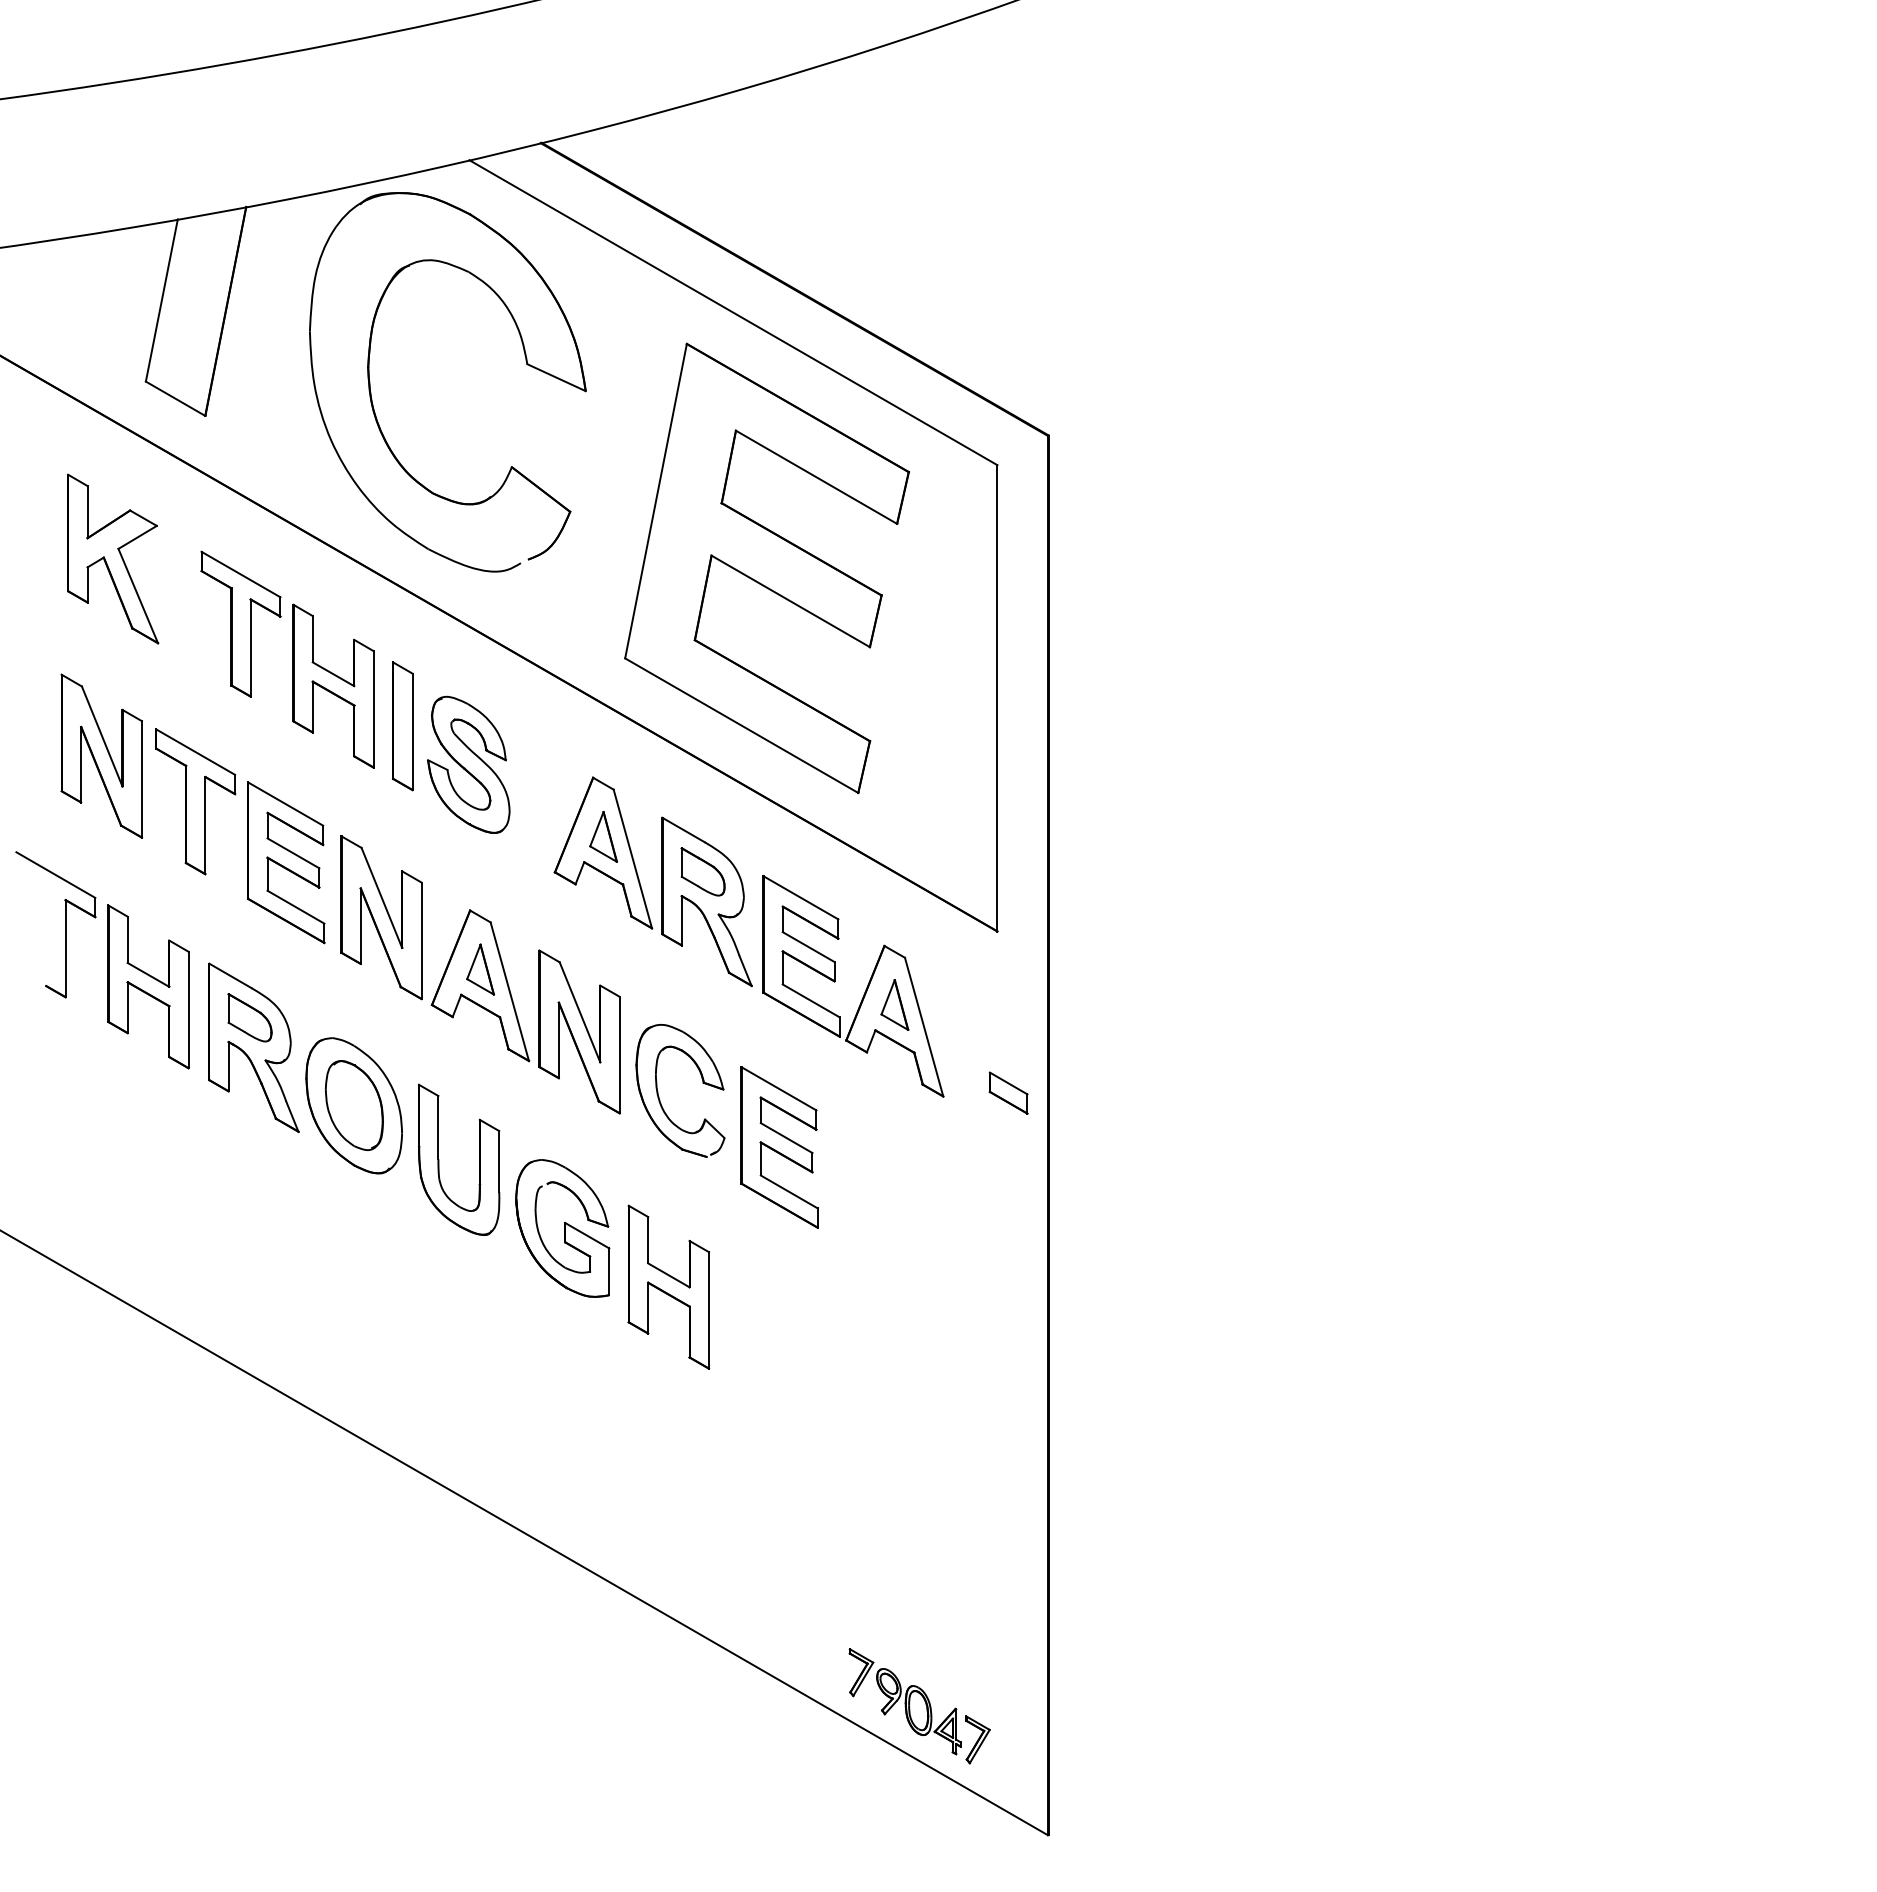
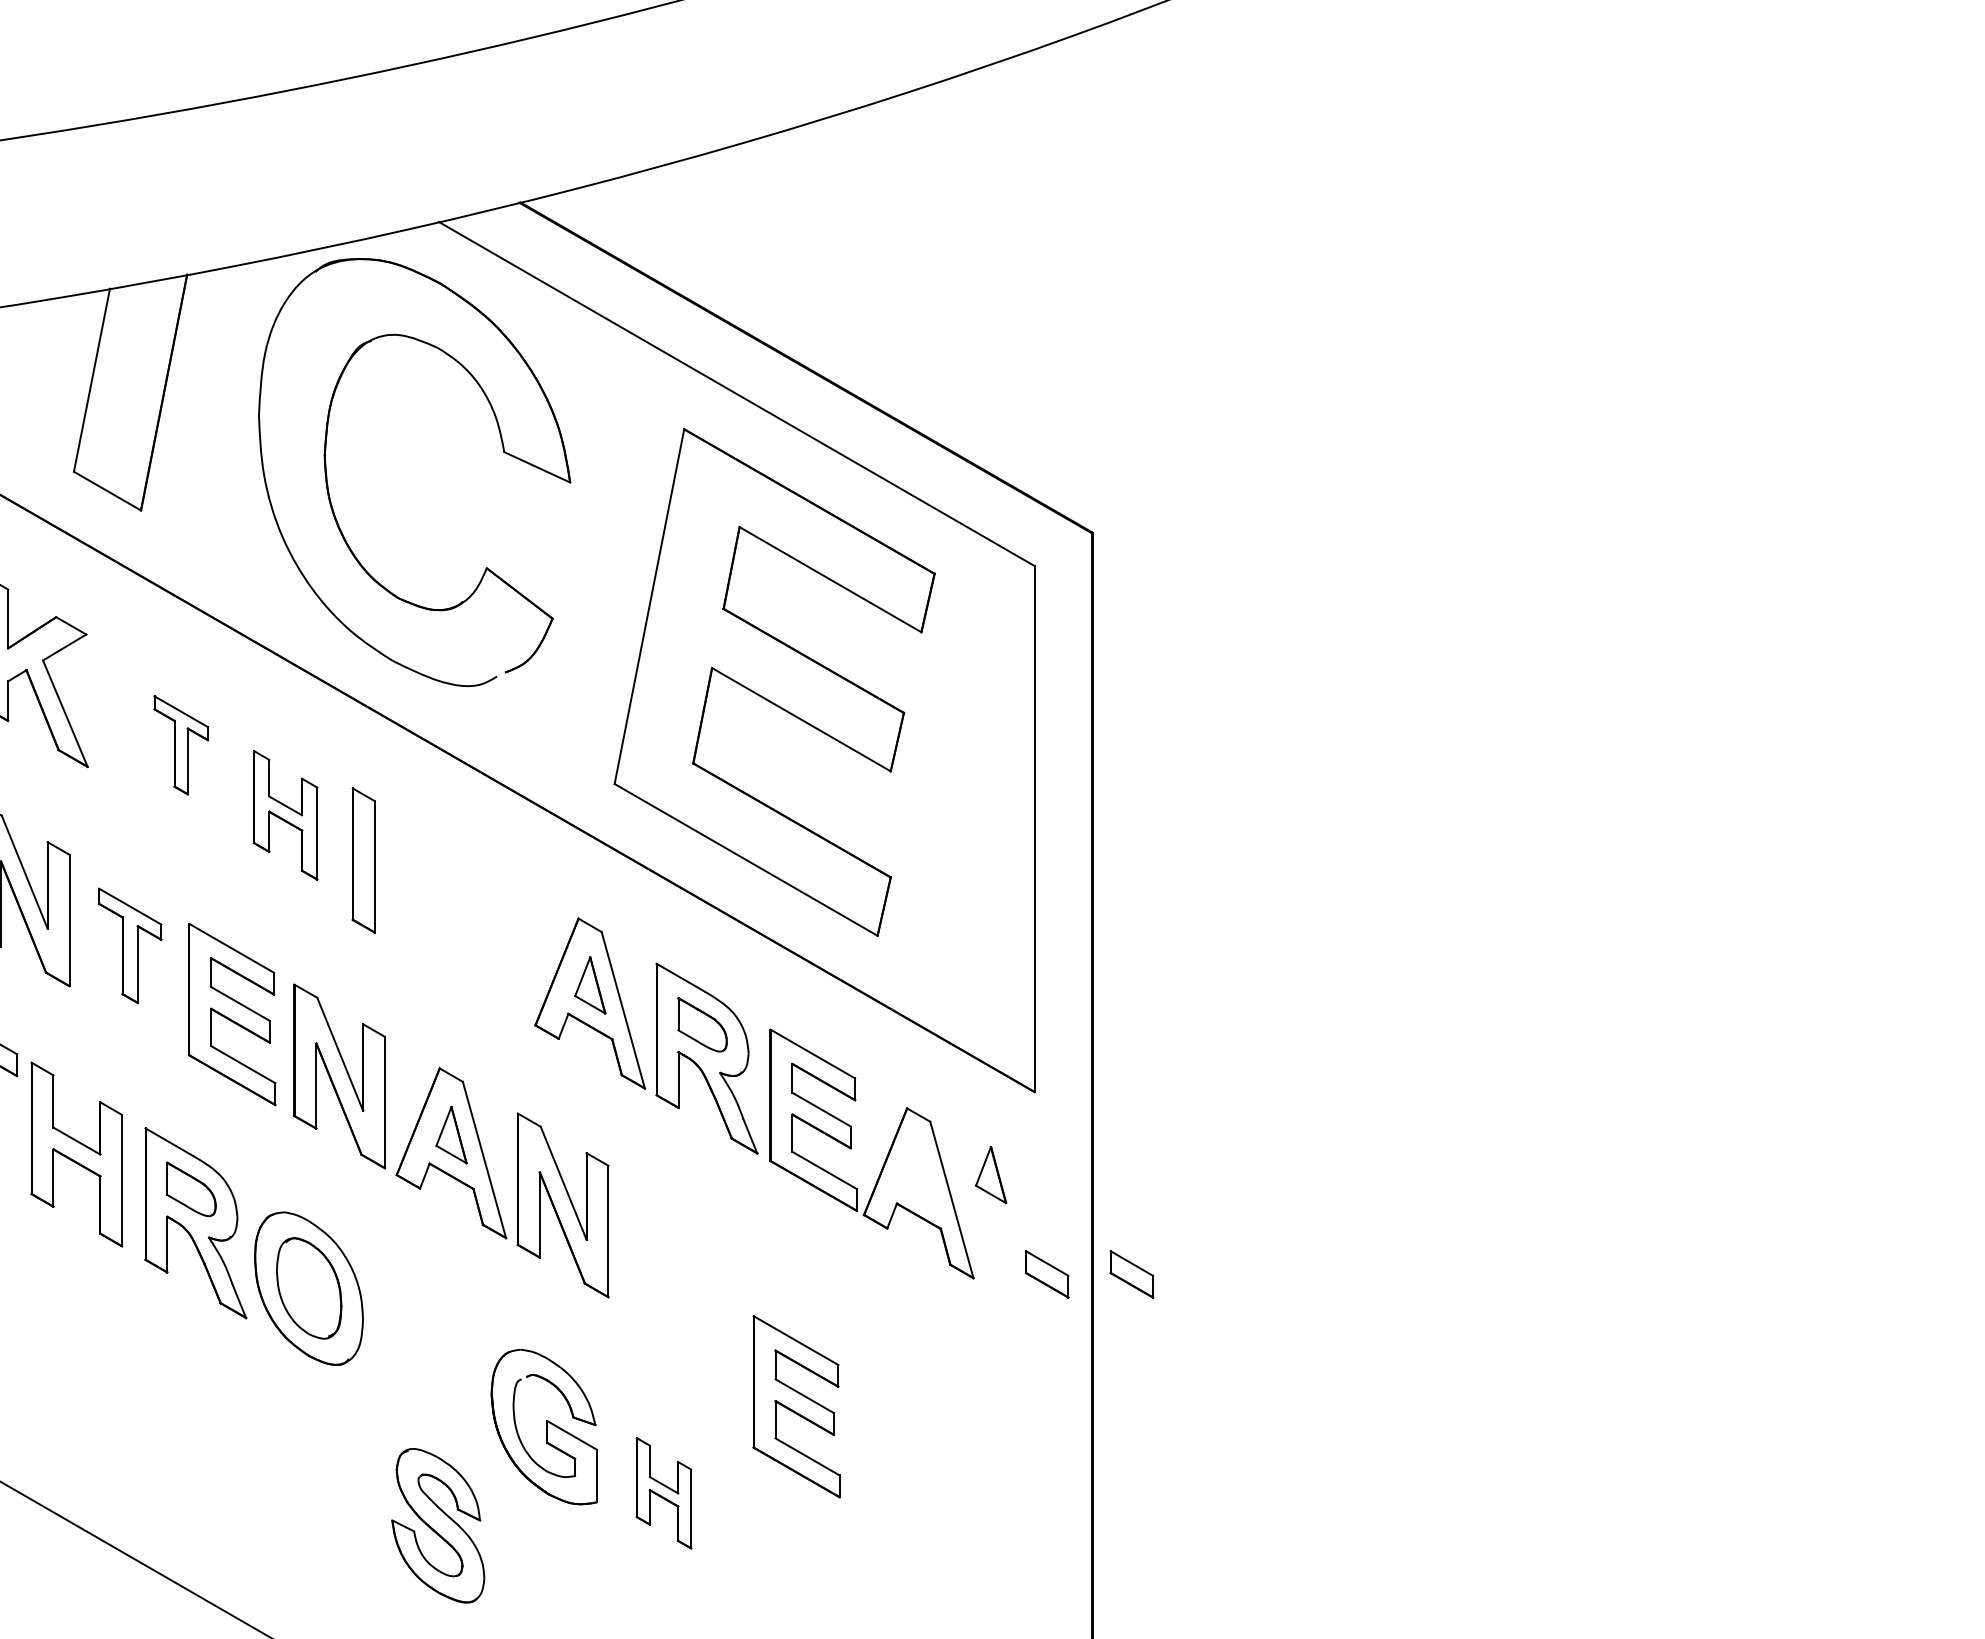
part: (240, 623) -> (180, 744), size x0.6
part: (333, 685) -> (285, 814), size x0.7
part: (468, 764) -> (437, 1525), moved
part: (195, 801) -> (129, 945), size x0.7
part: (894, 1004) -> (990, 1174), moved
part: (1083, 1092) -> (1131, 1273), added
part: (659, 1096) -> (653, 1278), removed
part: (779, 1147) -> (796, 1406), moved
part: (439, 1159) -> (405, 1349), removed
part: (668, 1286) -> (663, 1492), size x0.6

